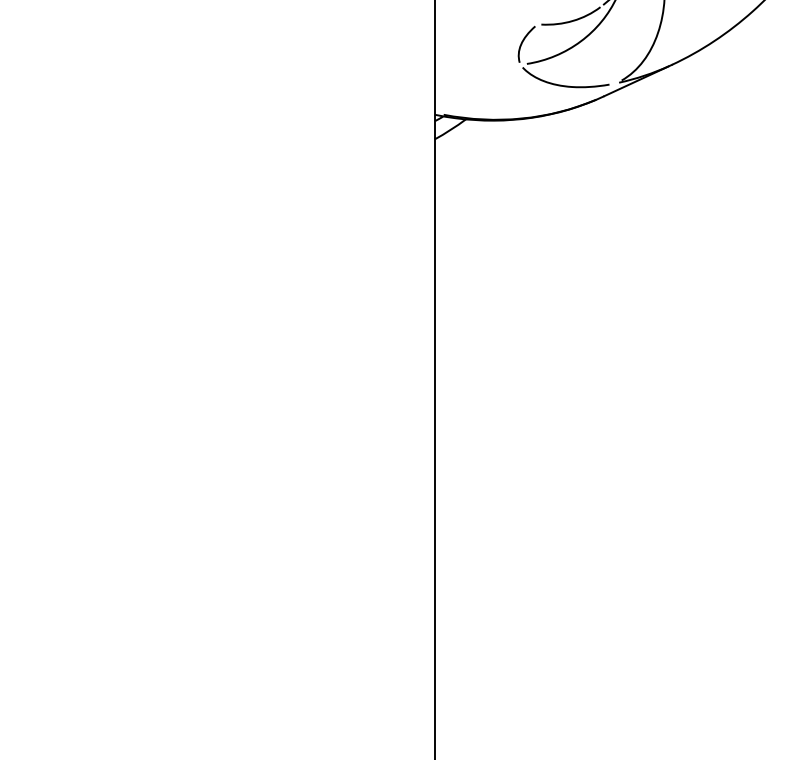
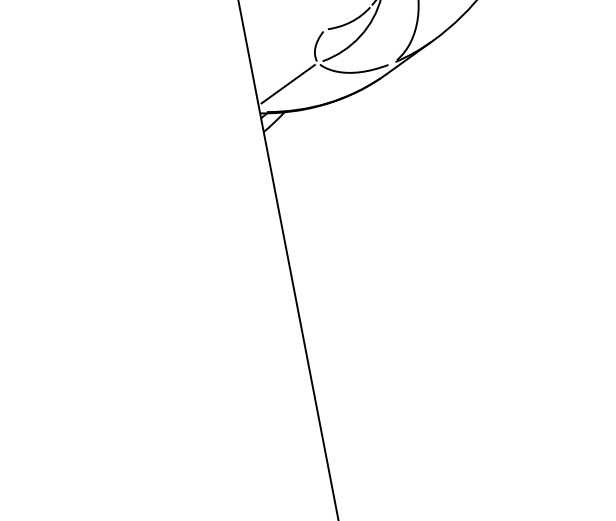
line: (477, 84) -> (288, 84), added

